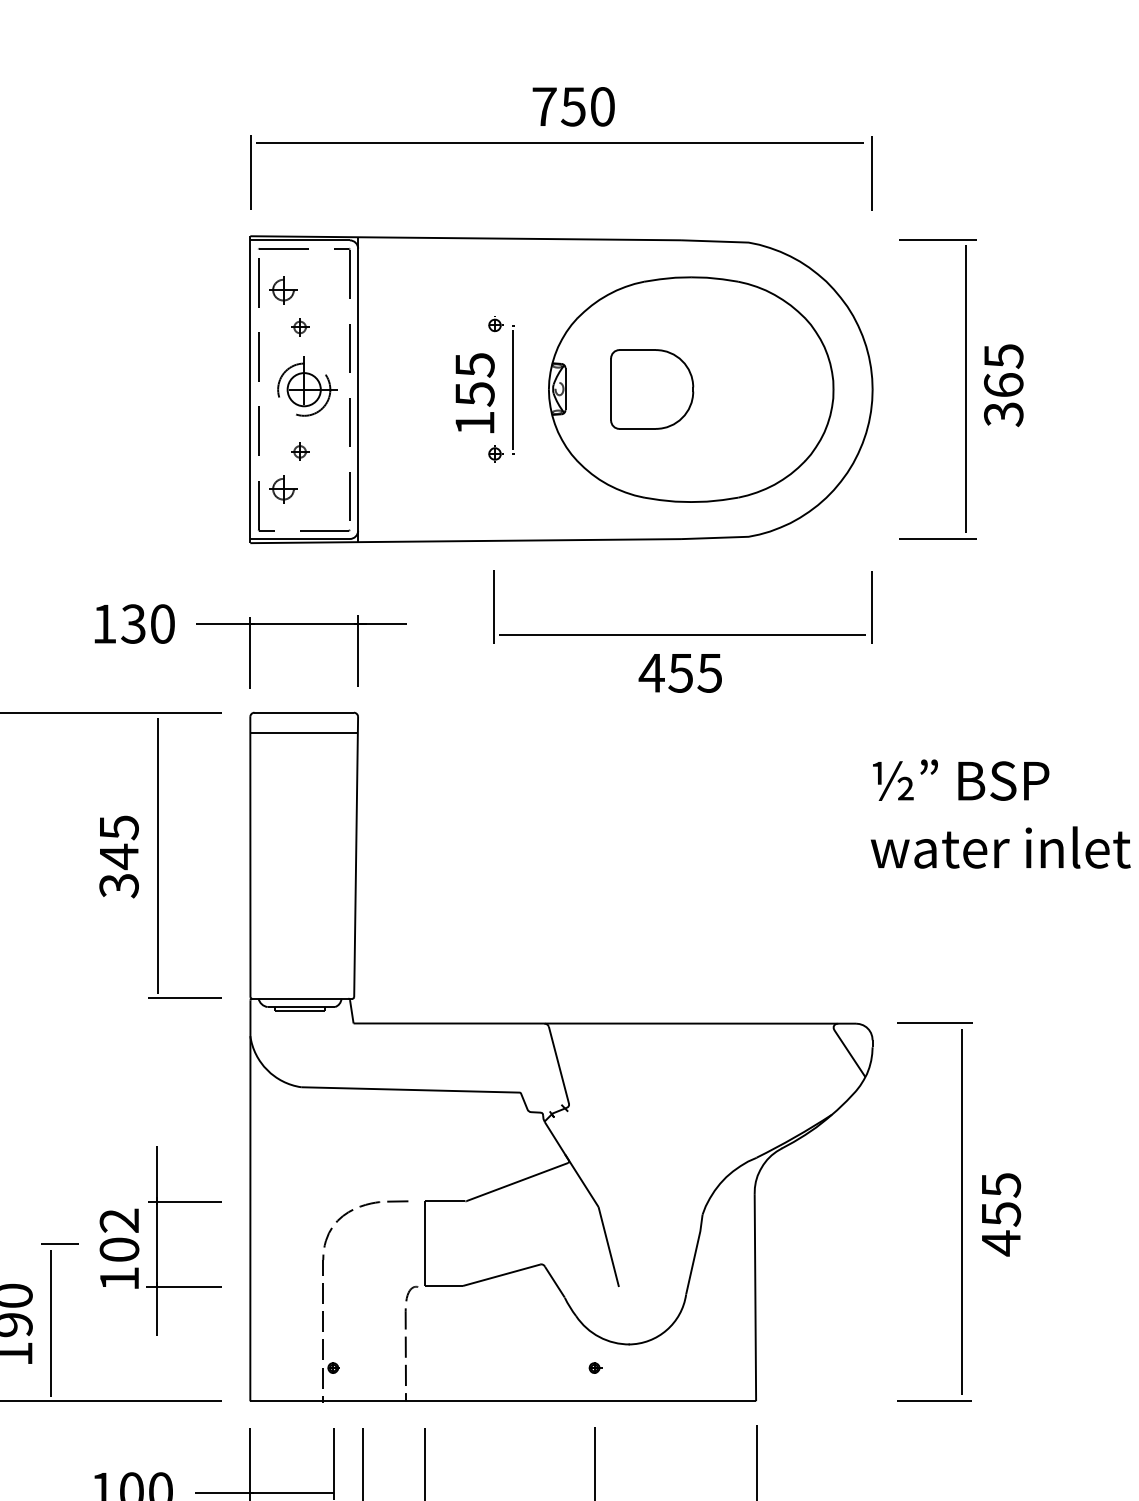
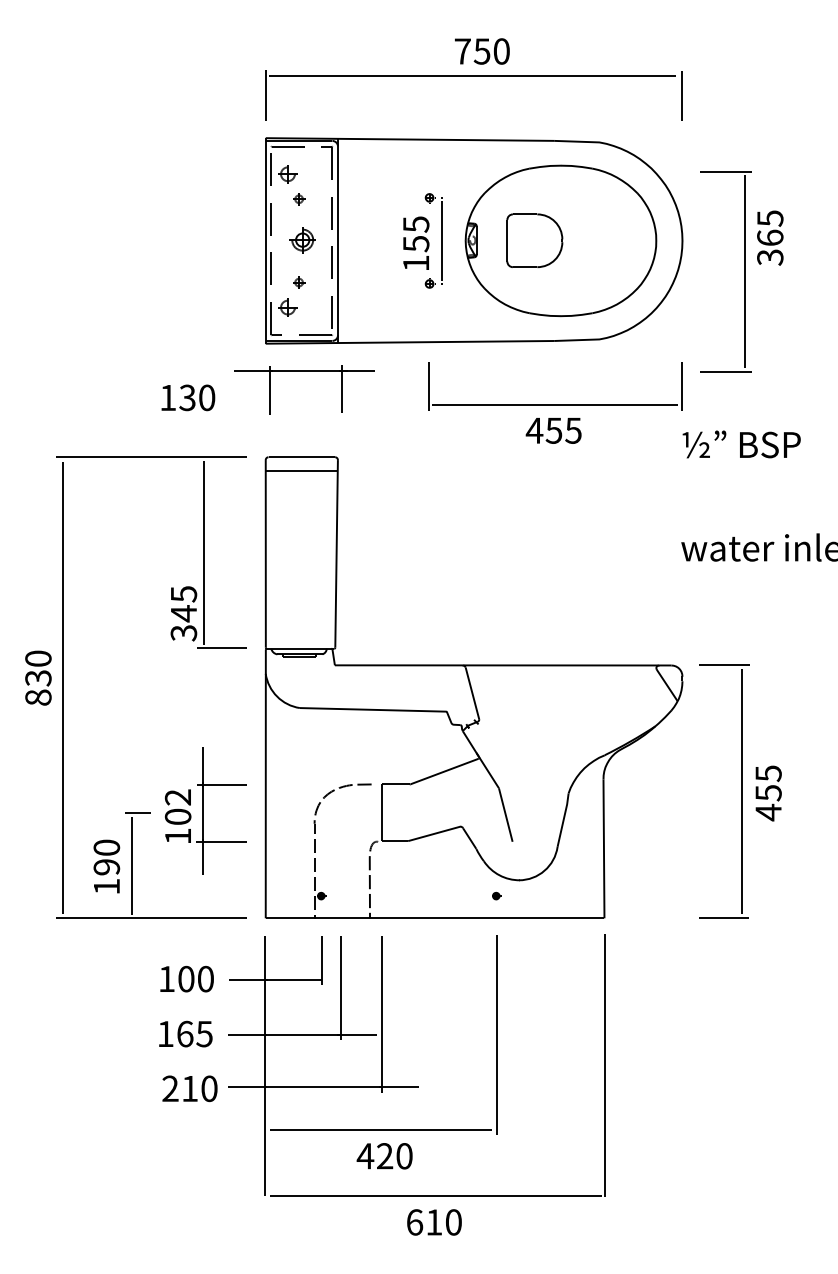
part: (306, 386) -> (303, 238), size x0.6
part: (965, 389) -> (744, 271), moved
part: (302, 624) -> (304, 371), moved
text: (960, 780) -> (741, 444), moved
text: (118, 856) -> (183, 613), moved

